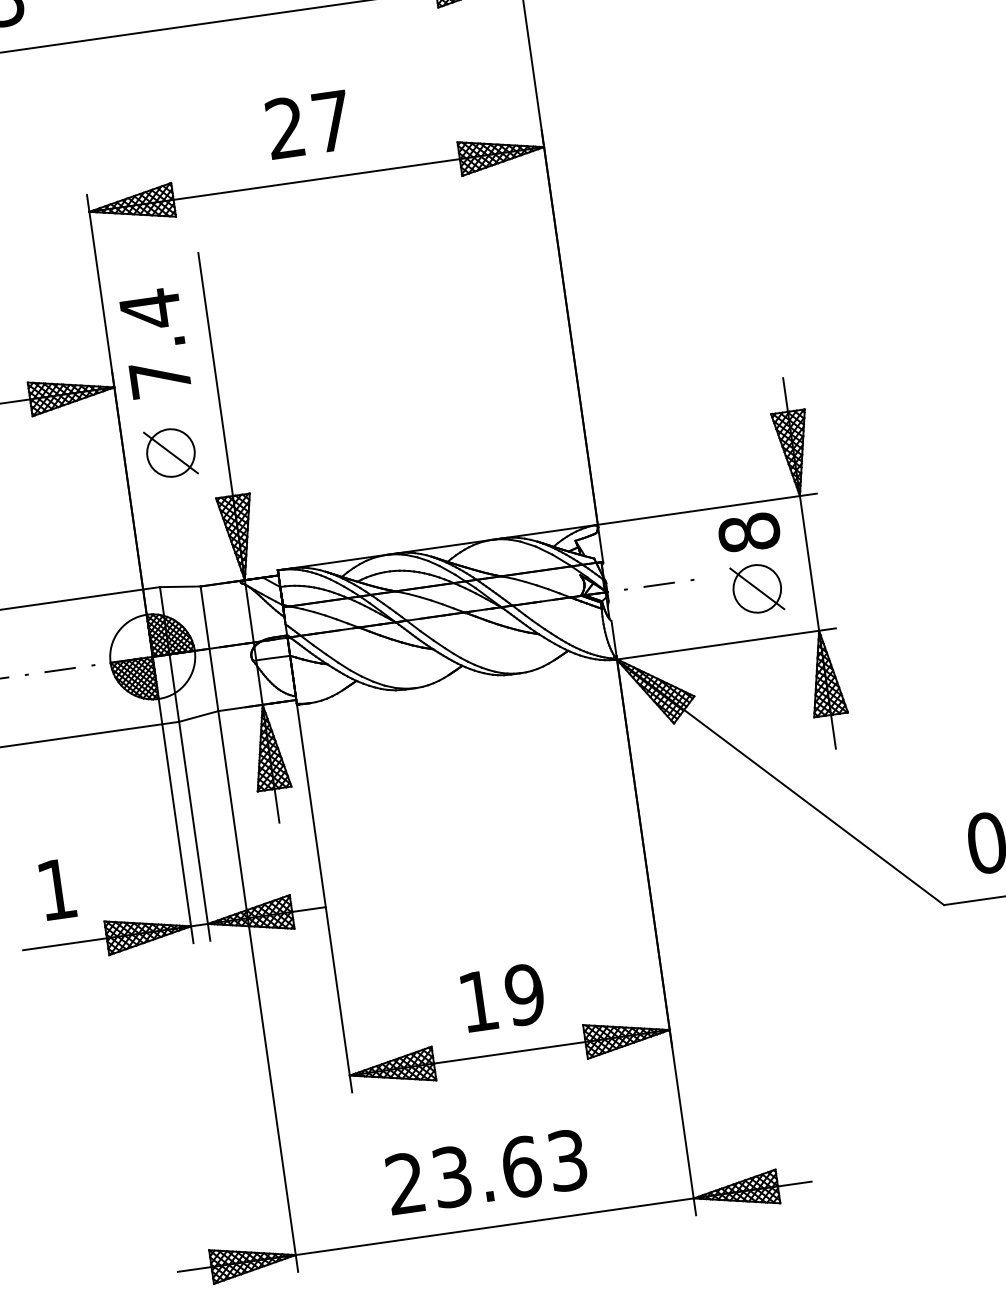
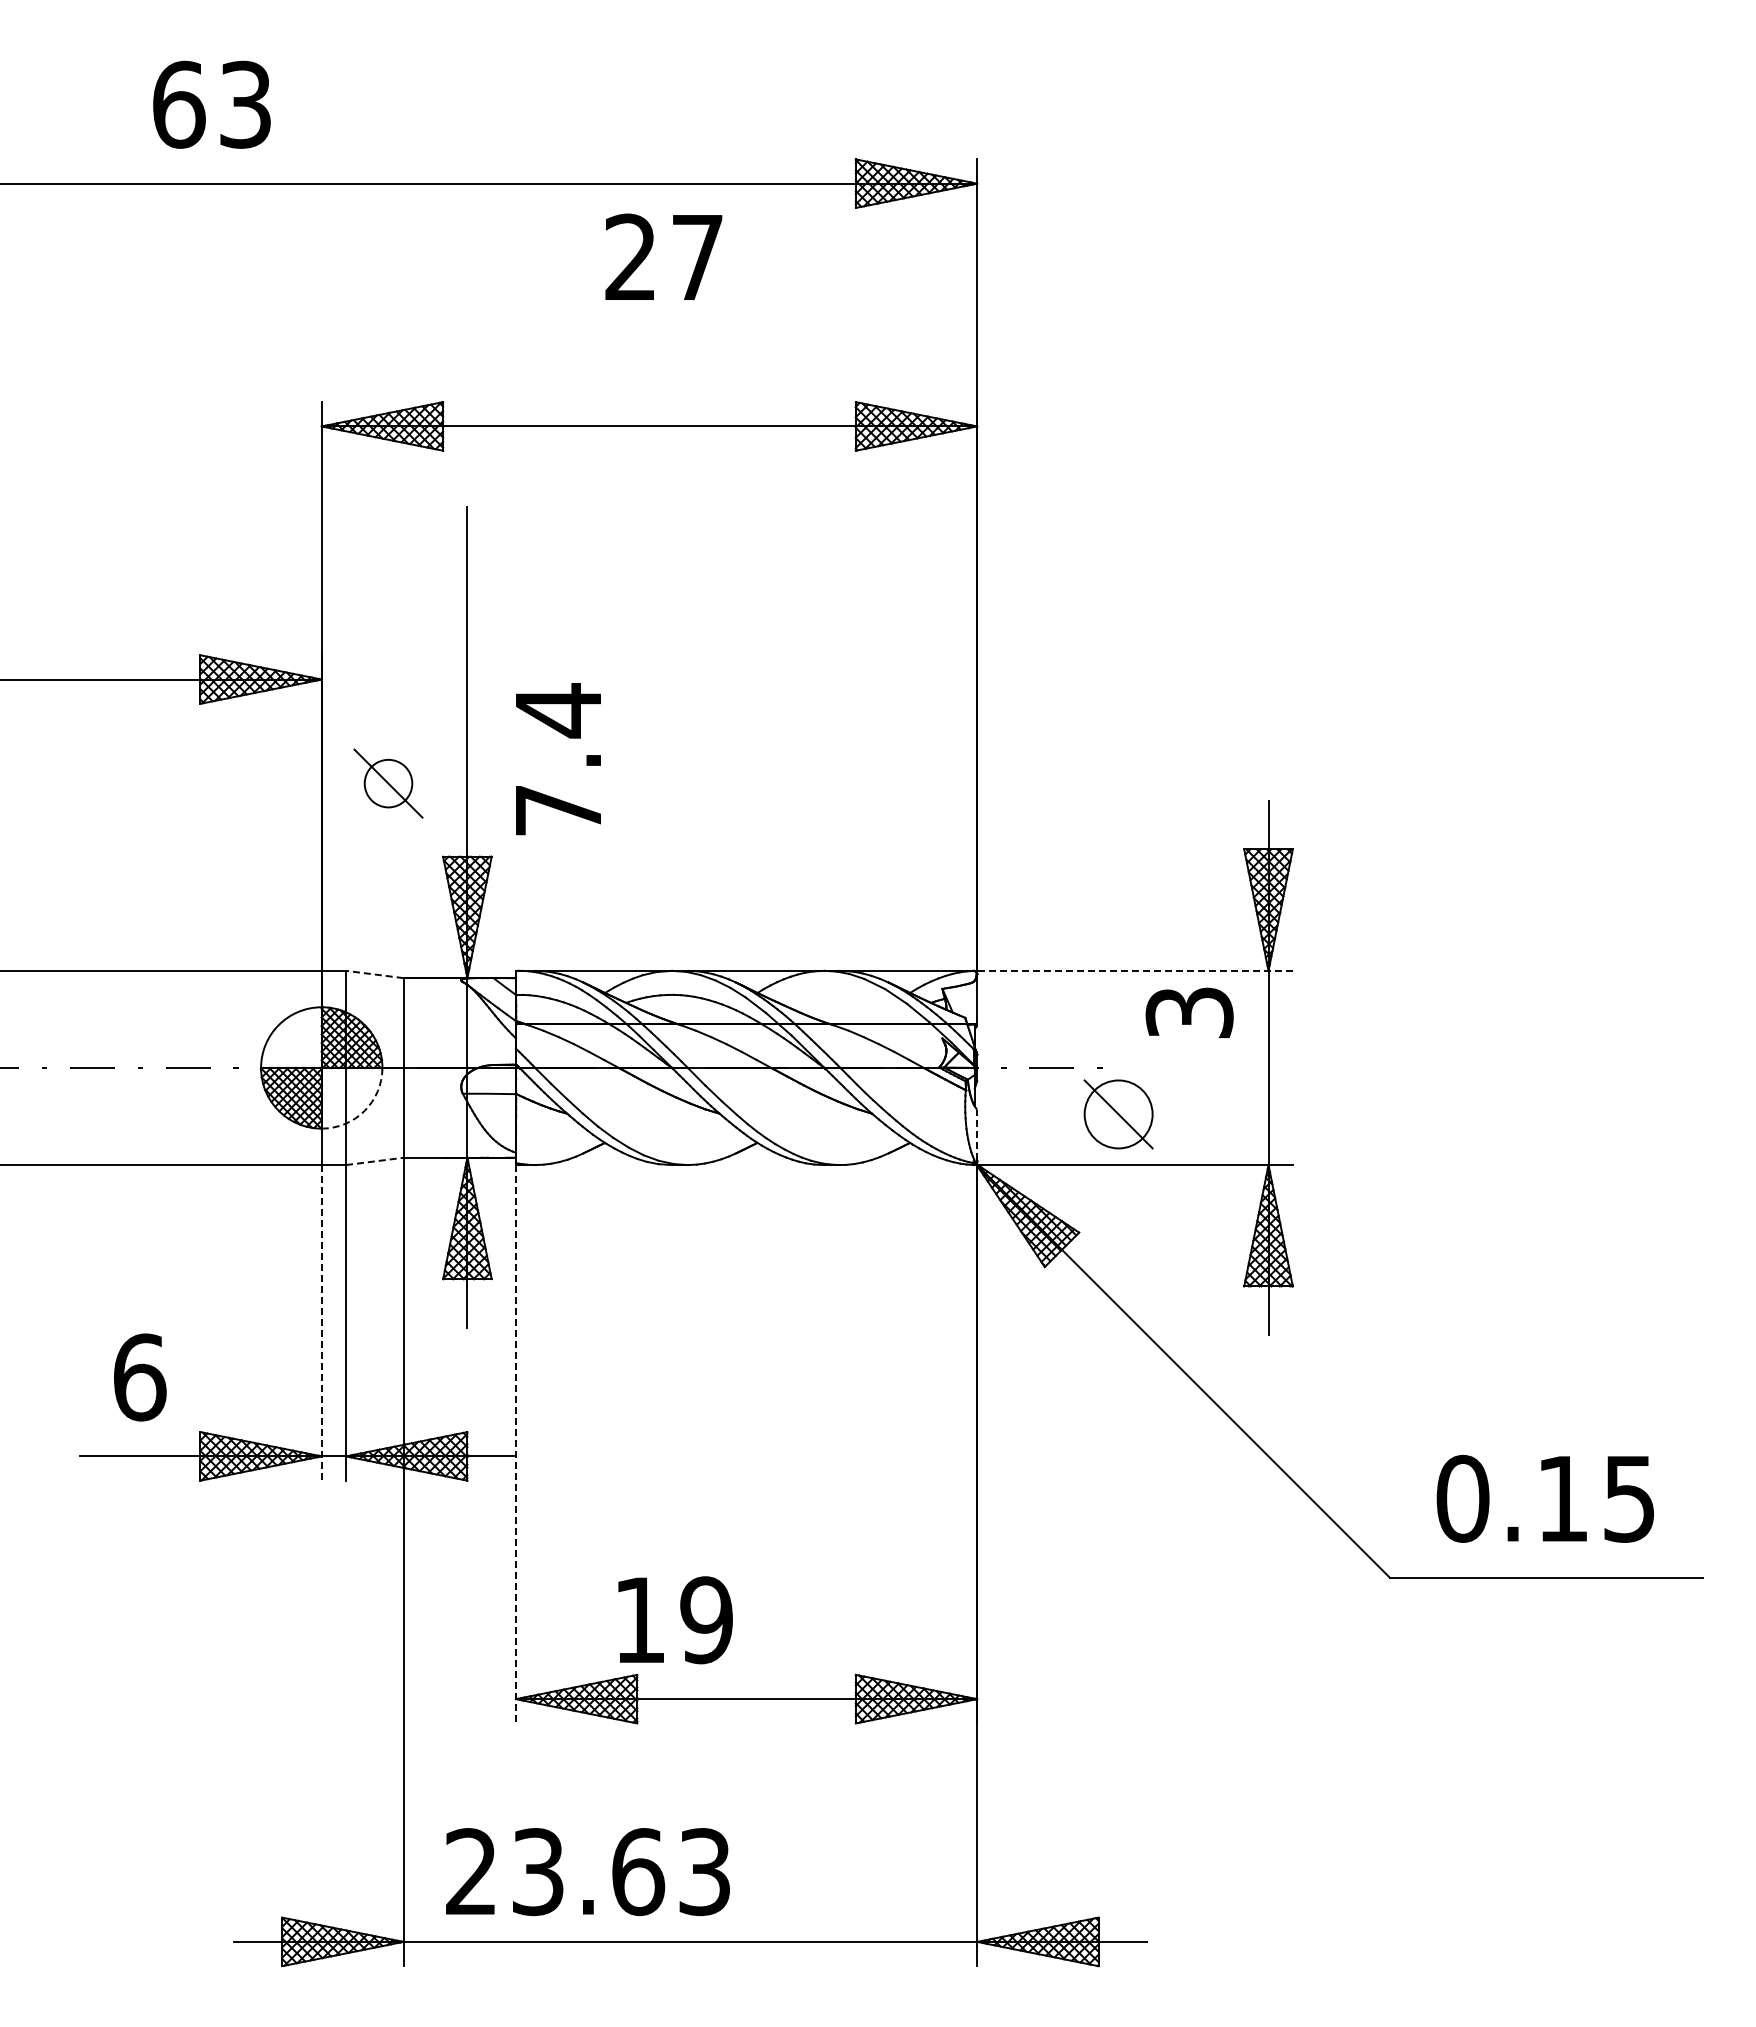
text: (308, 124) -> (663, 256), moved
text: (155, 343) -> (558, 759), moved
circle: (170, 452) -> (388, 783), size x0.7
line: (706, 509) -> (1133, 970), solid -> dashed
text: (749, 532) -> (1189, 1012), 8 -> 3
line: (180, 586) -> (374, 974), solid -> dashed
part: (757, 588) -> (1118, 1114), moved
line: (614, 638) -> (977, 1134), solid -> dashed
arc: (186, 682) -> (364, 1110), solid -> dashed
line: (198, 716) -> (374, 1161), solid -> dashed
line: (177, 833) -> (321, 1322), solid -> dashed
text: (57, 889) -> (140, 1377), 1 -> 6
line: (324, 898) -> (515, 1444), solid -> dashed
text: (503, 998) -> (675, 1620), moved
text: (486, 1172) -> (587, 1872), moved

